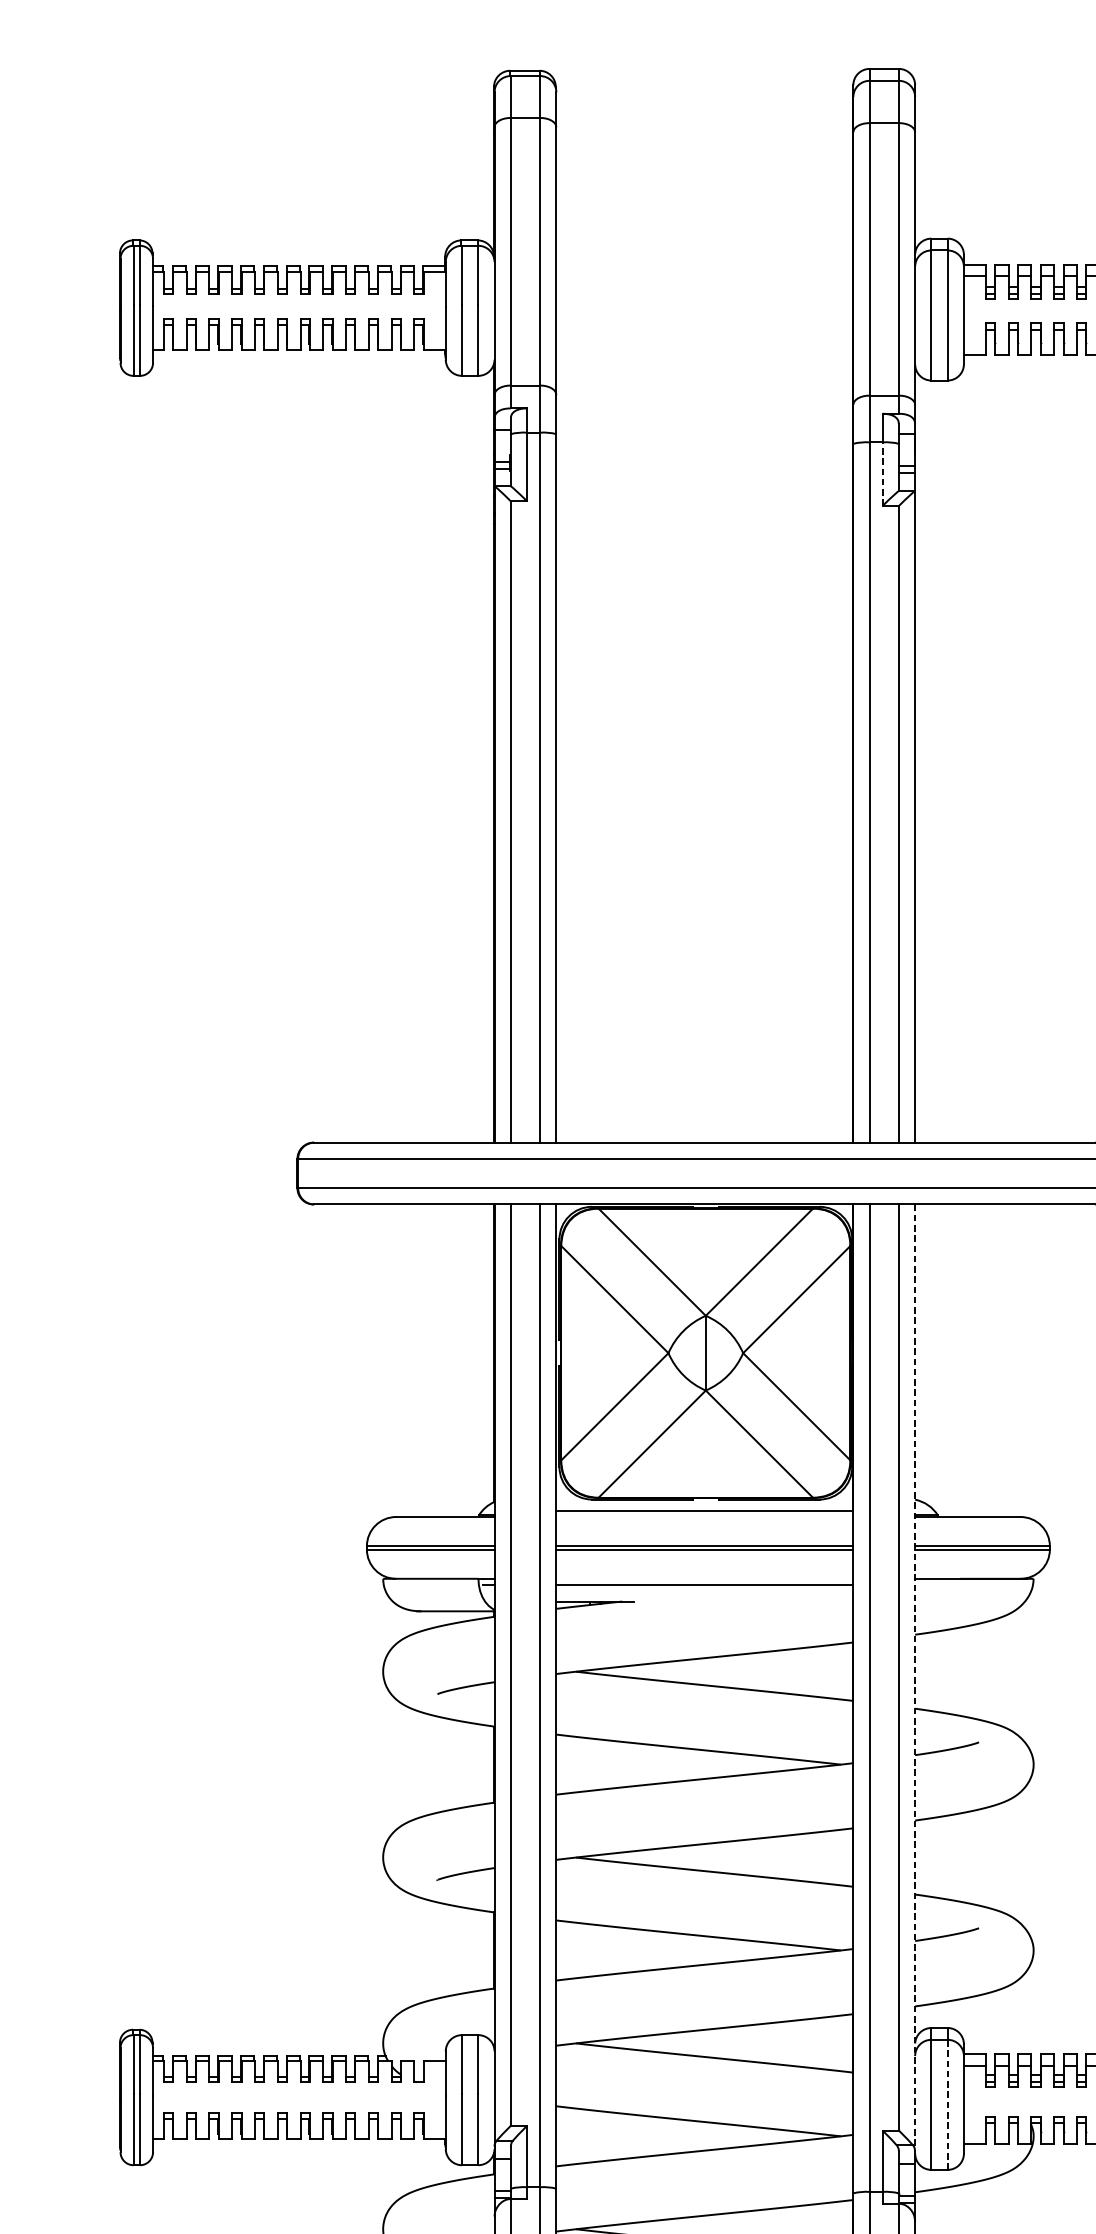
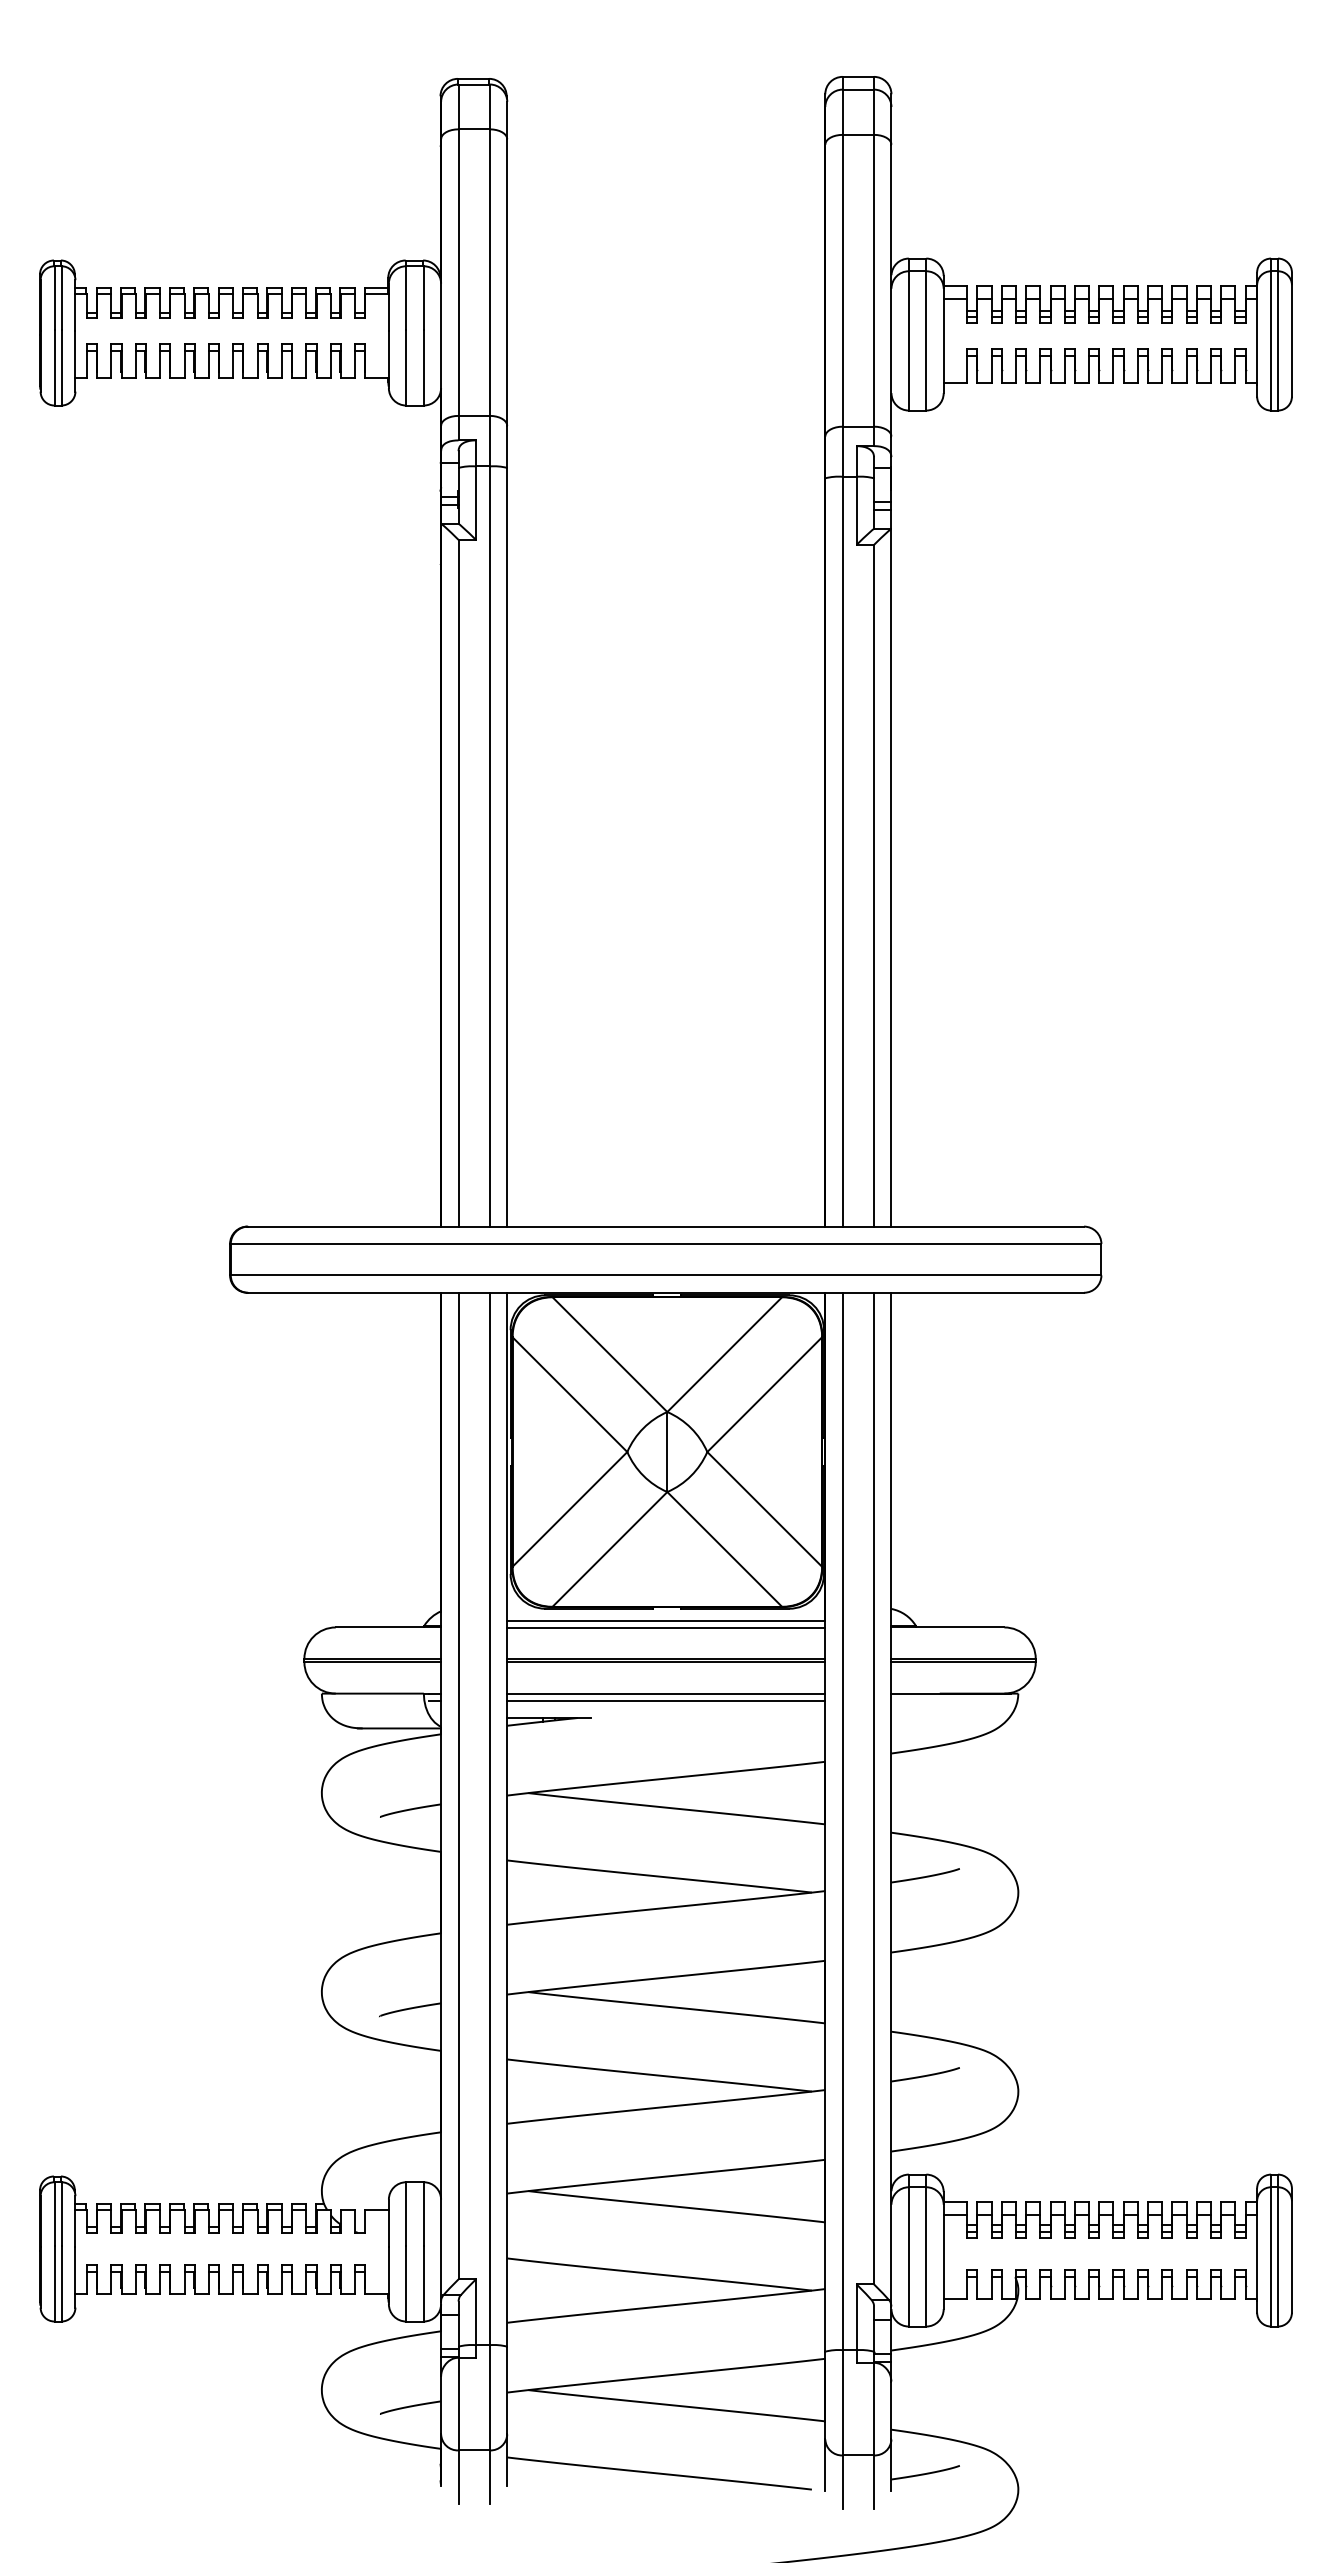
line: (882, 473) -> (856, 510), dashed -> solid
line: (705, 1517) -> (666, 1627), added
line: (705, 1578) -> (666, 1693), added
line: (915, 1677) -> (891, 1799), dashed -> solid
line: (947, 2104) -> (926, 2256), dashed -> solid

